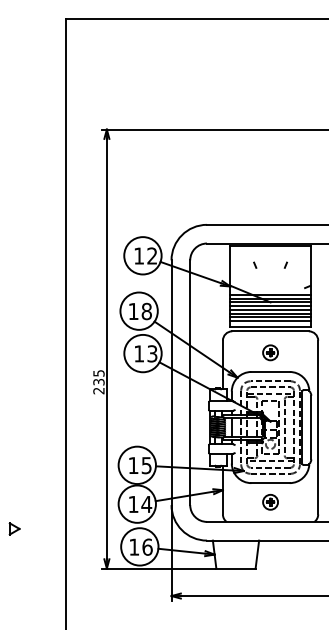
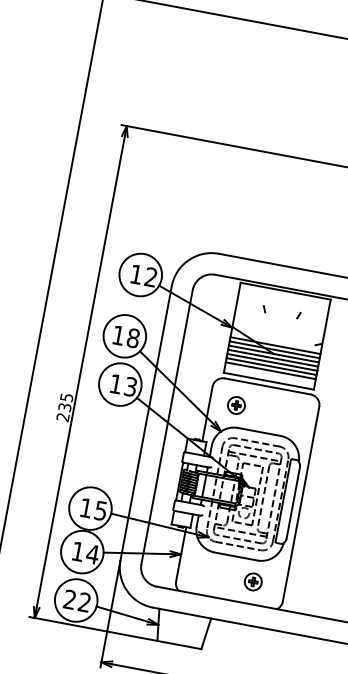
line: (270, 321) -> (269, 375), removed
part: (270, 352) -> (236, 405), moved
part: (270, 502) -> (253, 582), moved
text: (140, 546) -> (77, 600), 16 -> 22

